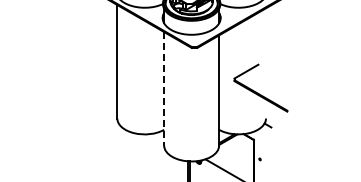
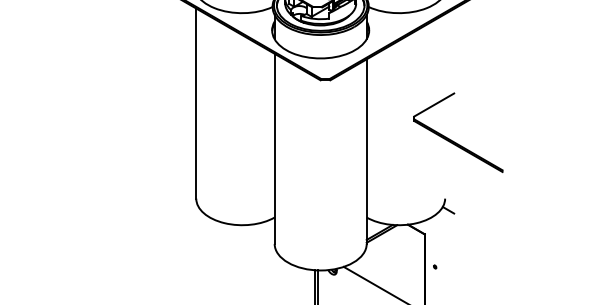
part: (260, 87) -> (457, 131), moved
line: (164, 88) -> (275, 148), dashed -> solid

